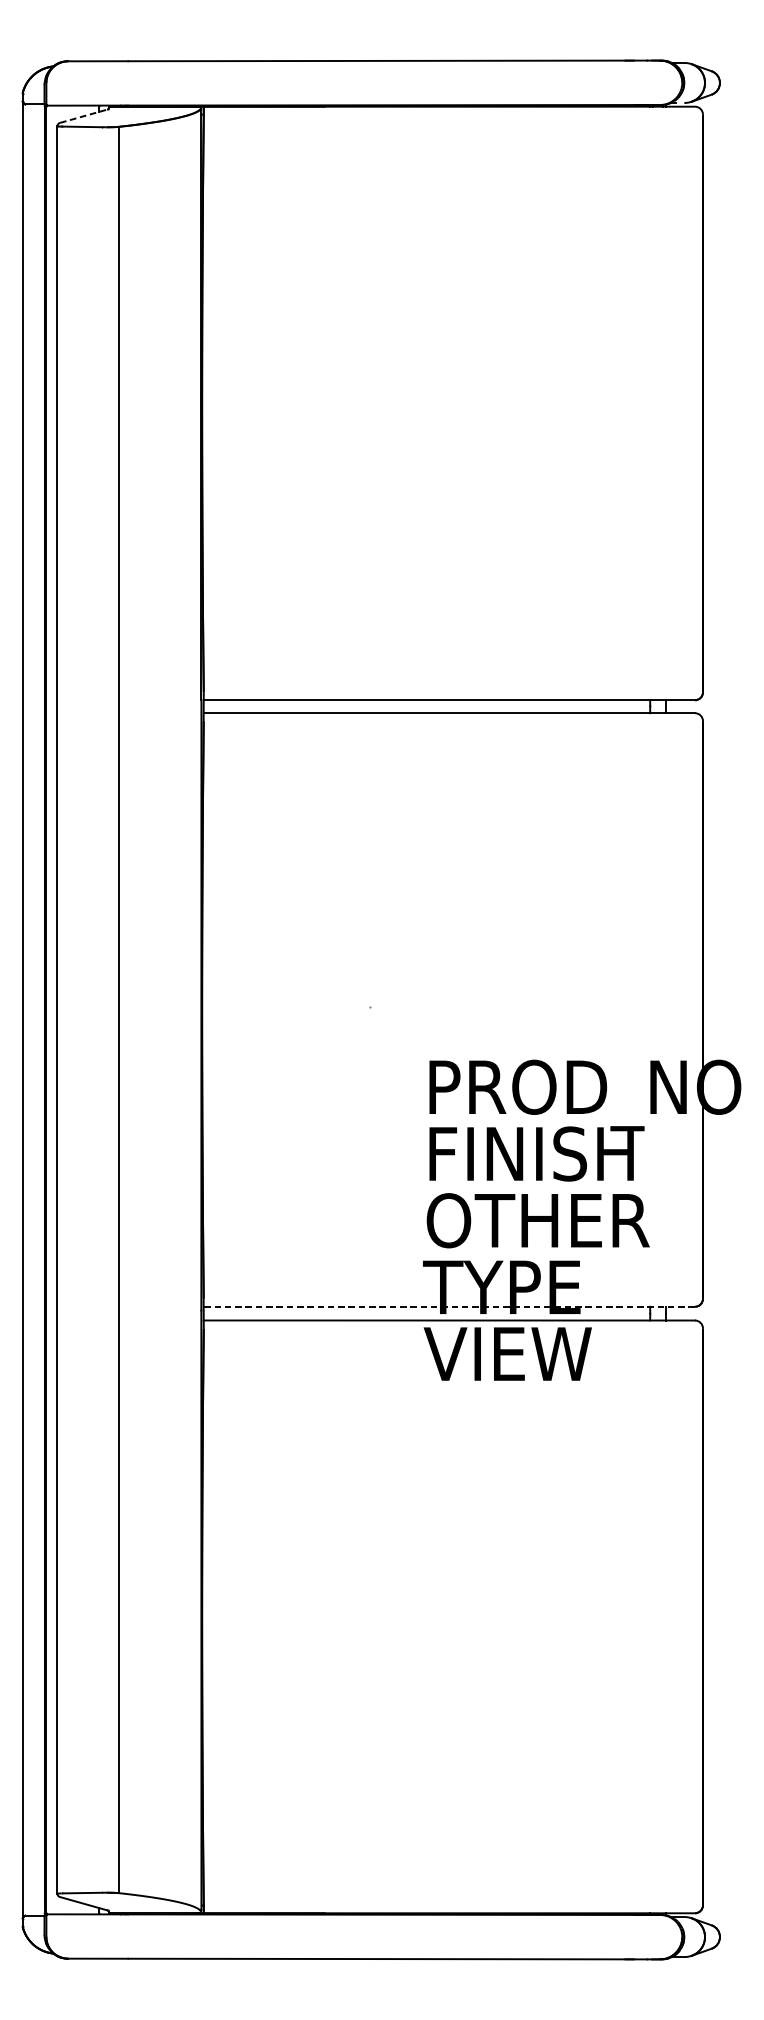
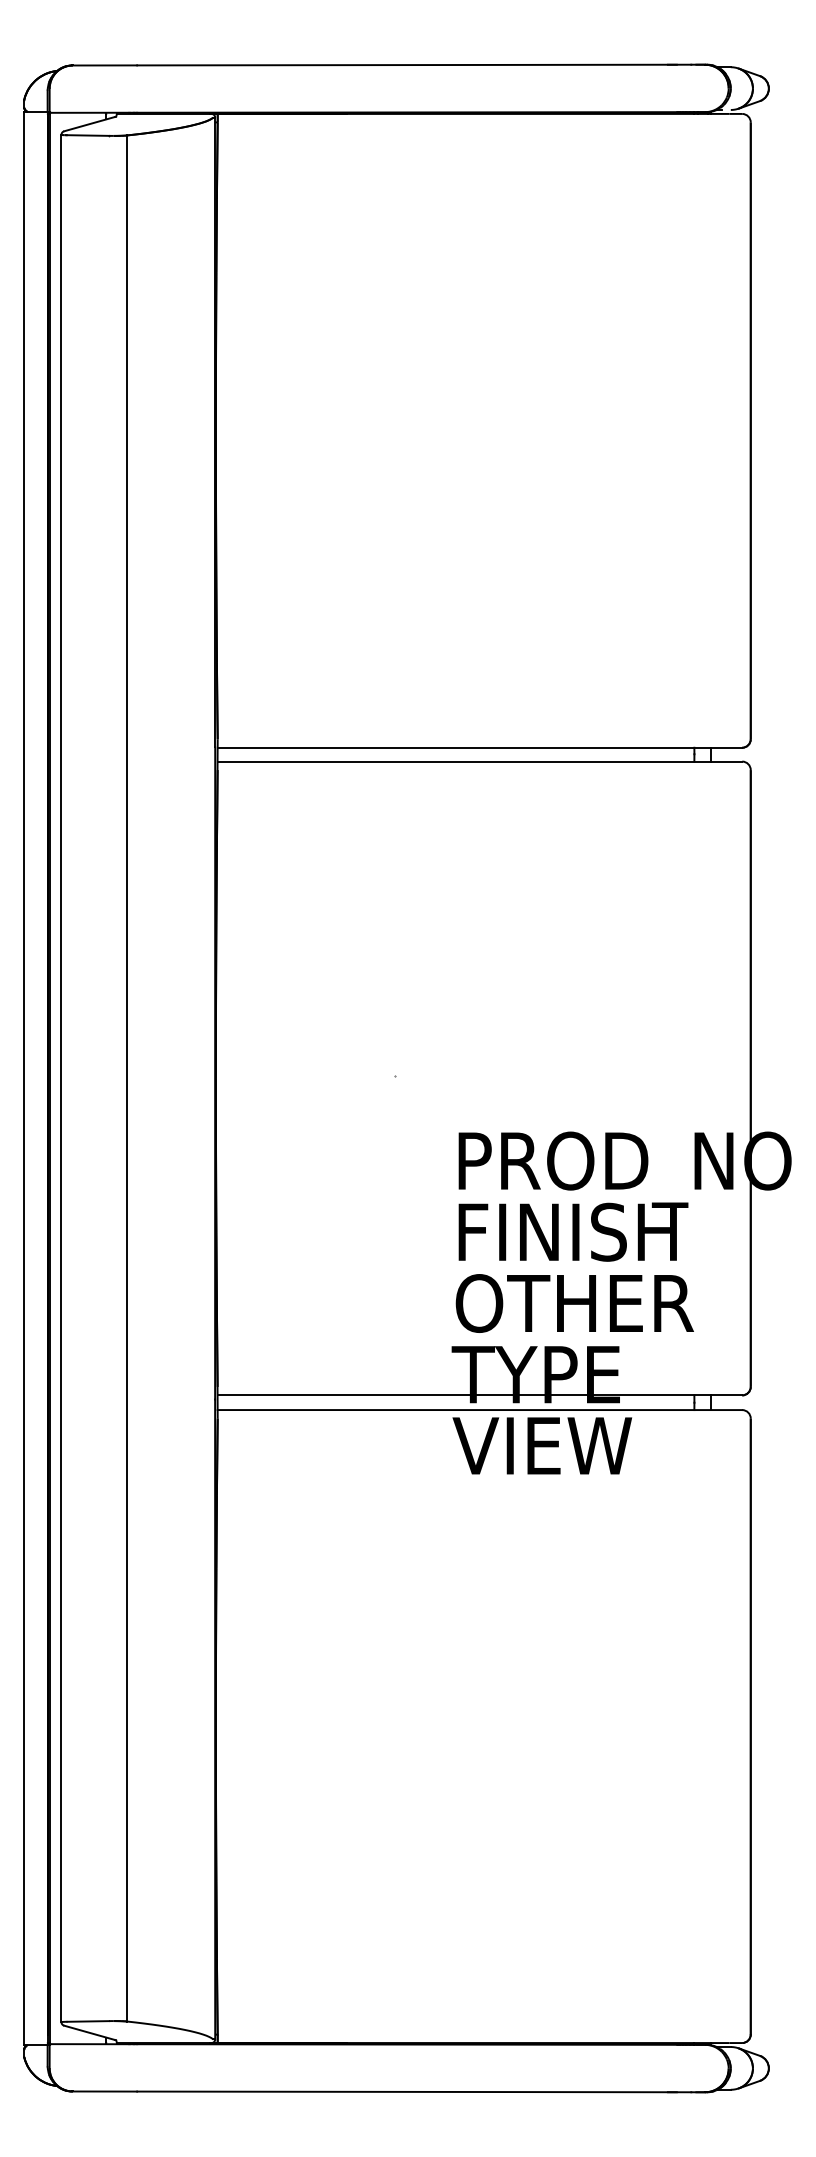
line: (83, 116) -> (89, 124), dashed -> solid
line: (448, 1306) -> (479, 1395), dashed -> solid

